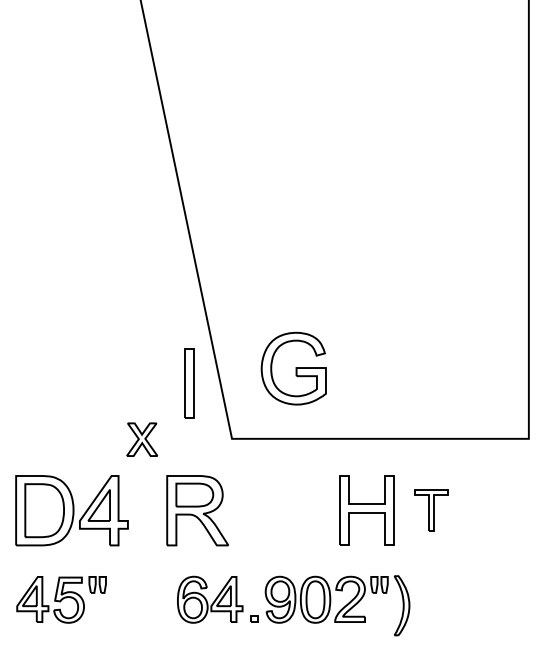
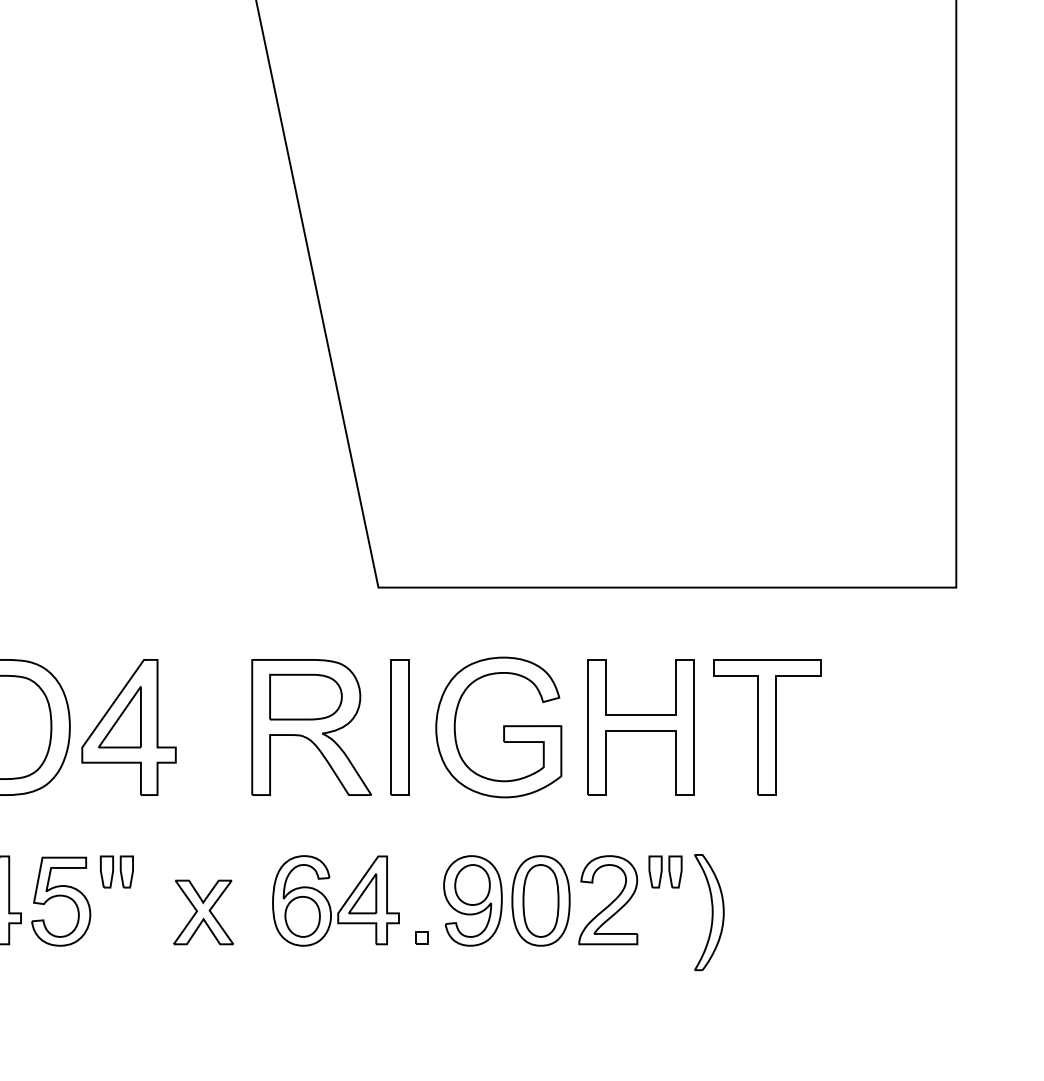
part: (293, 368) -> (498, 727), moved
part: (189, 383) -> (400, 727), moved
part: (142, 439) -> (204, 912), moved
part: (431, 510) -> (766, 727), size x1.67

